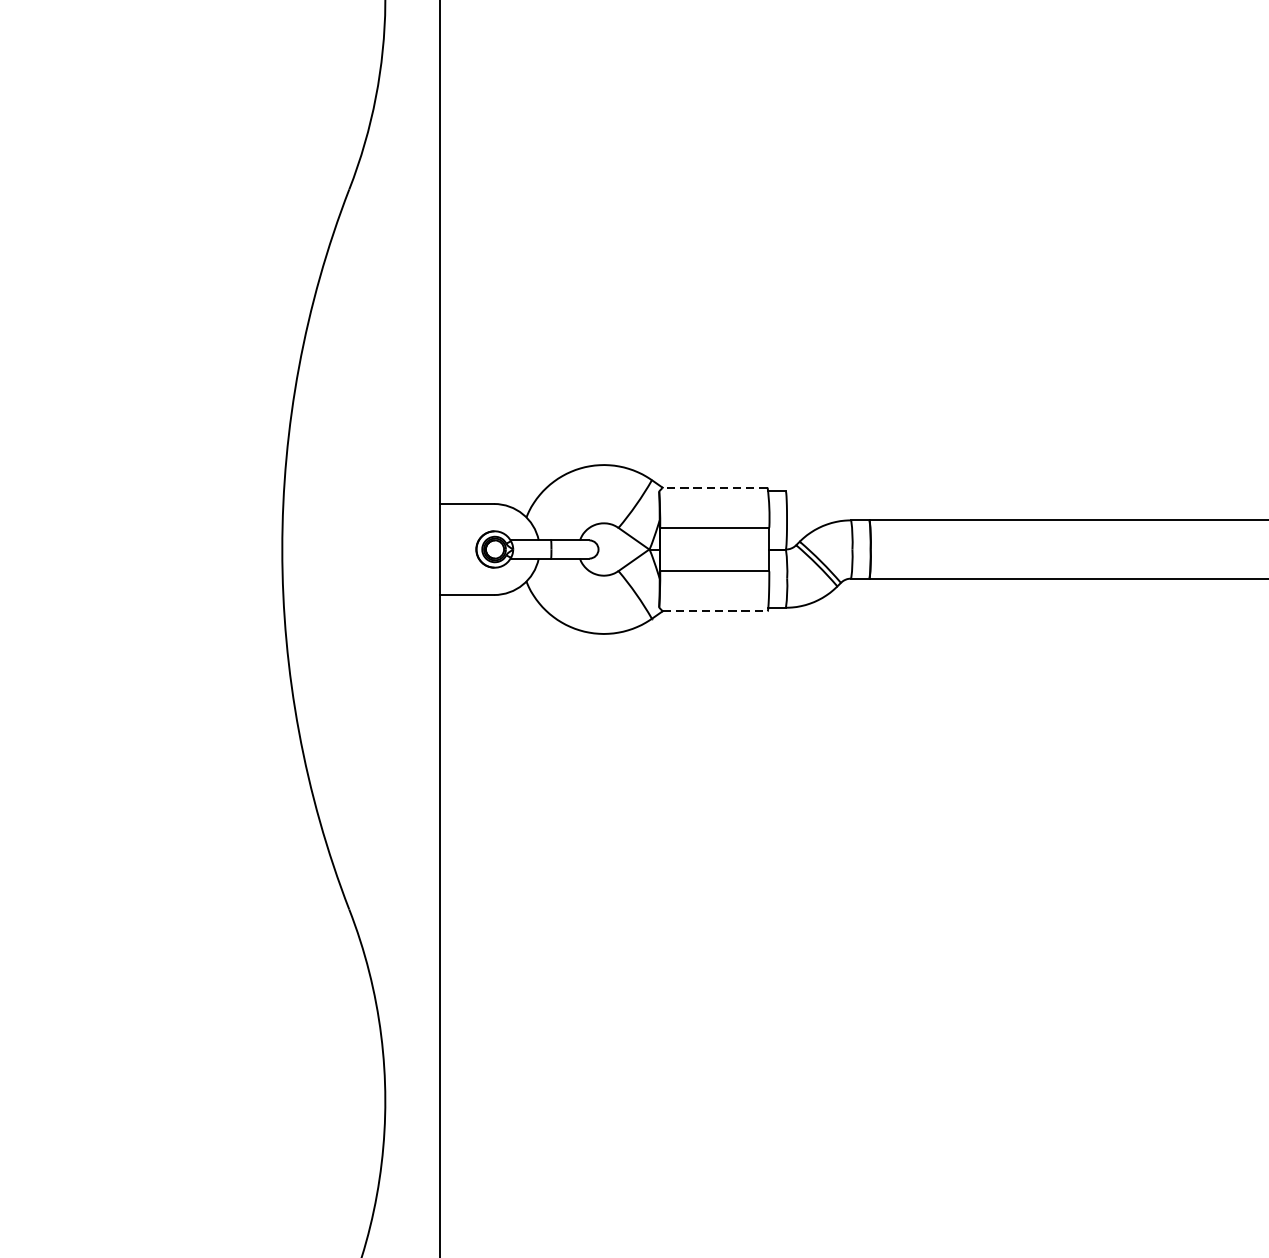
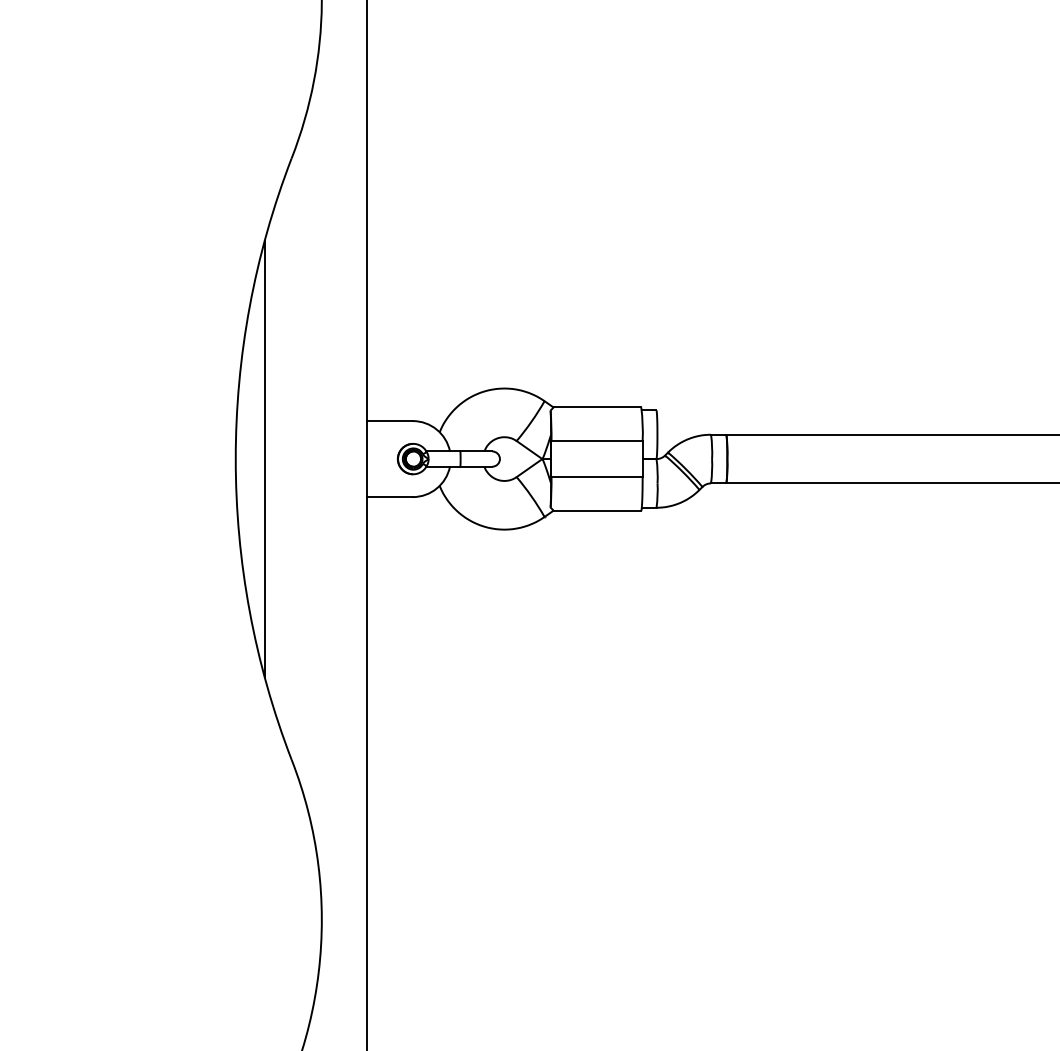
line: (715, 487) -> (597, 407), dashed -> solid
line: (316, 548) -> (264, 458), added
line: (715, 611) -> (597, 510), dashed -> solid

